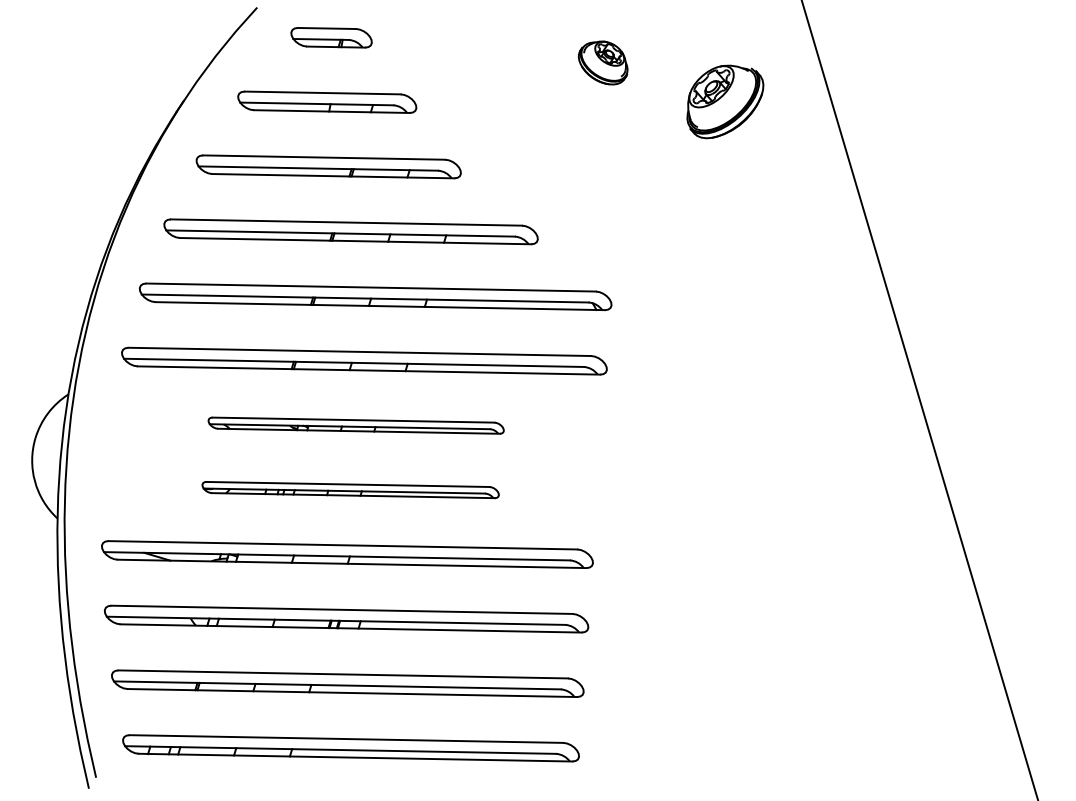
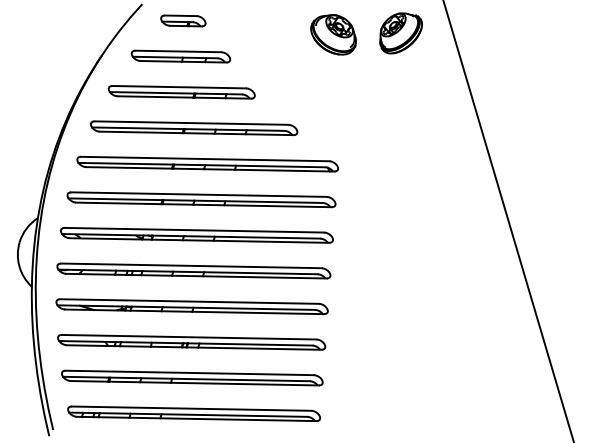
part: (603, 62) -> (333, 34), size x1.67
part: (724, 102) -> (400, 33), moved
part: (355, 425) -> (196, 235), size x1.67
part: (349, 489) -> (193, 270), size x1.67

